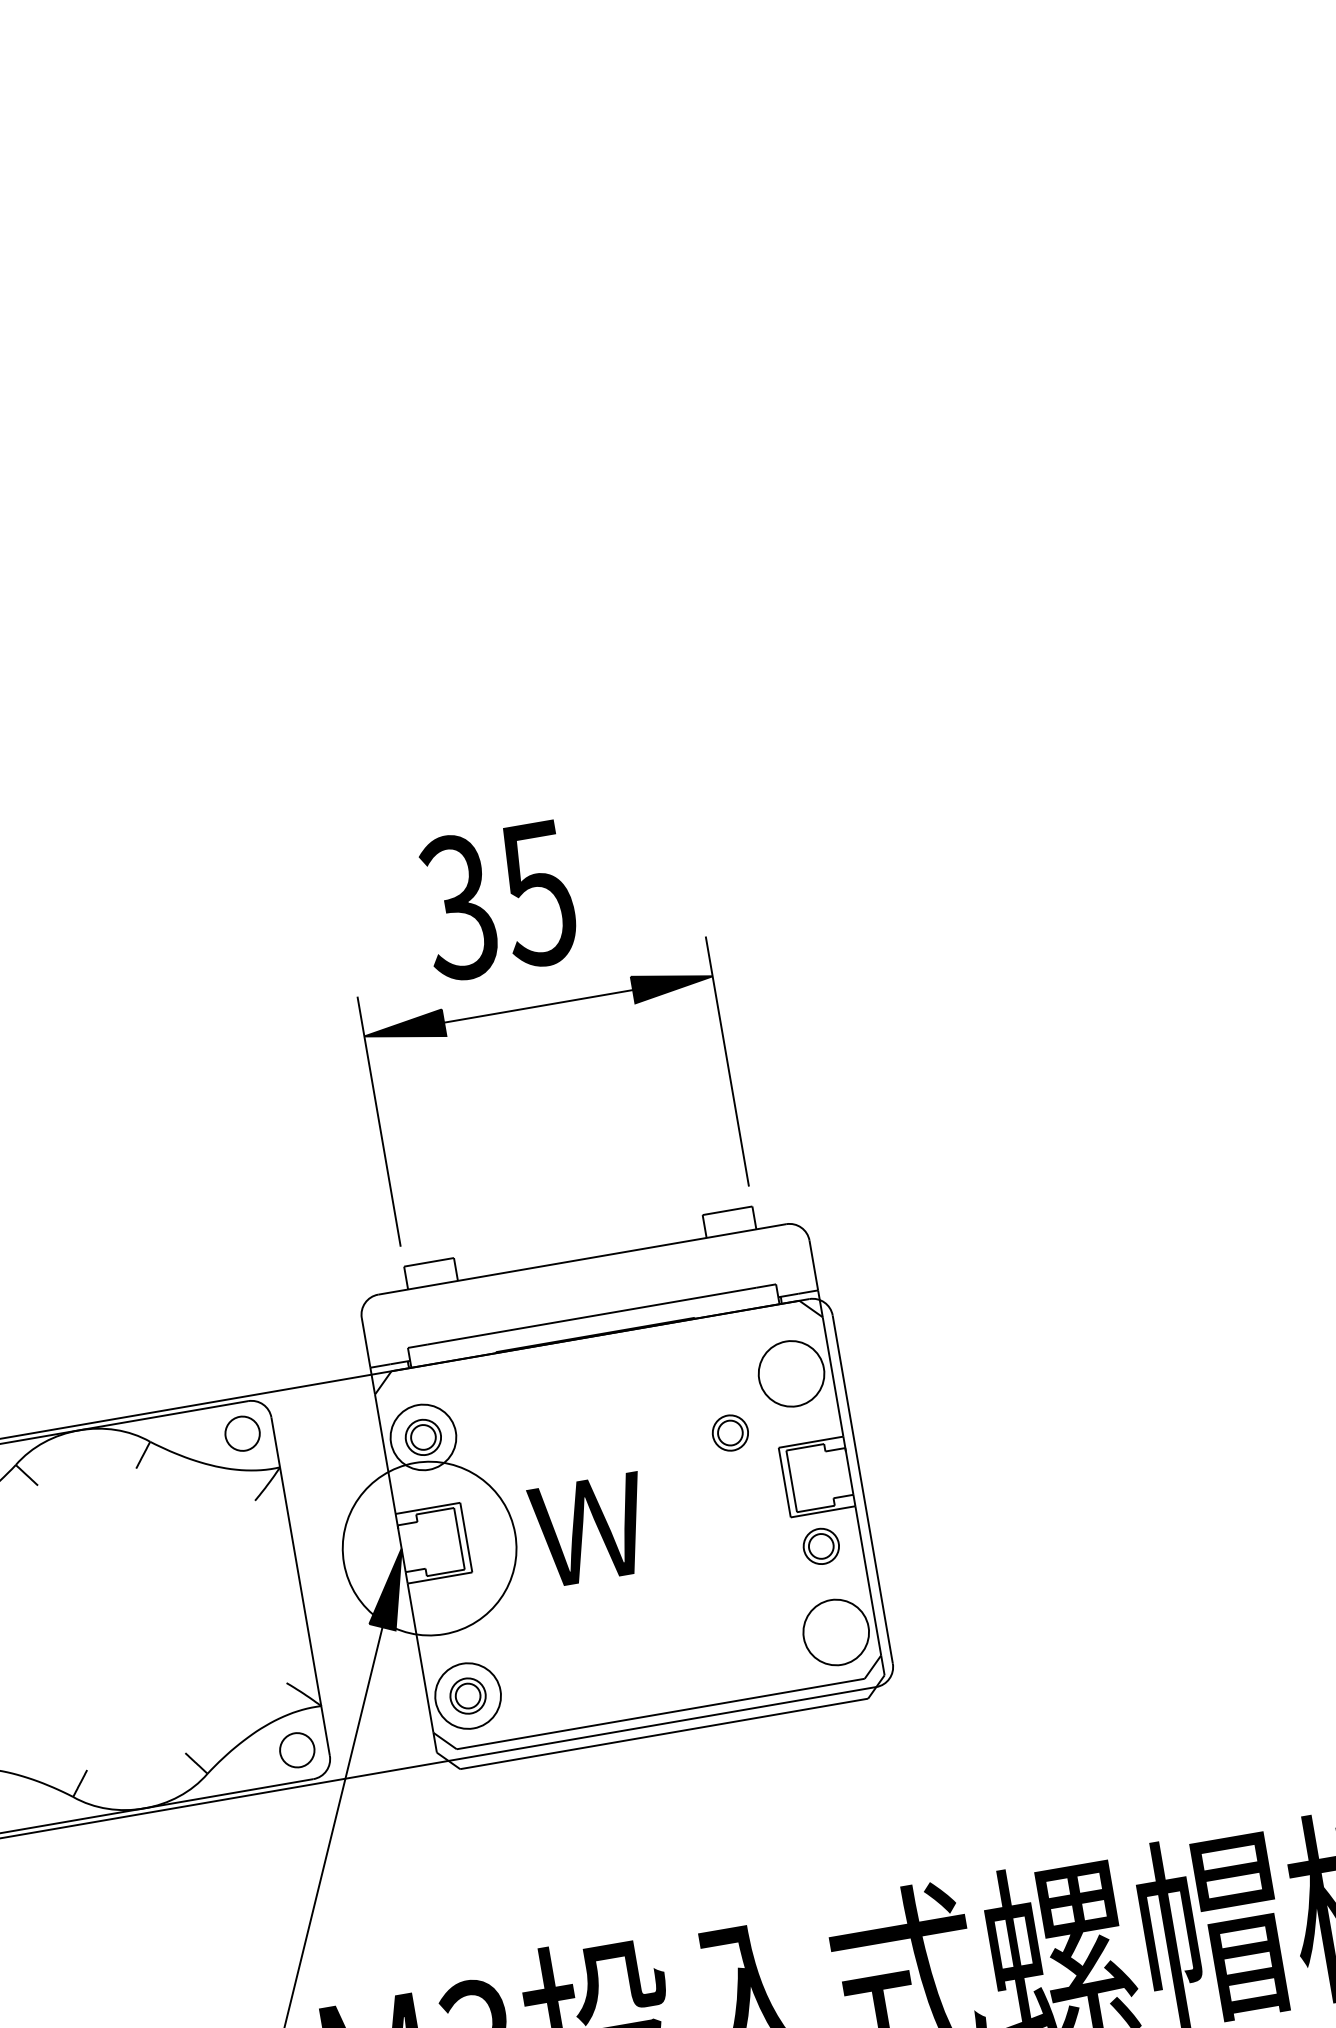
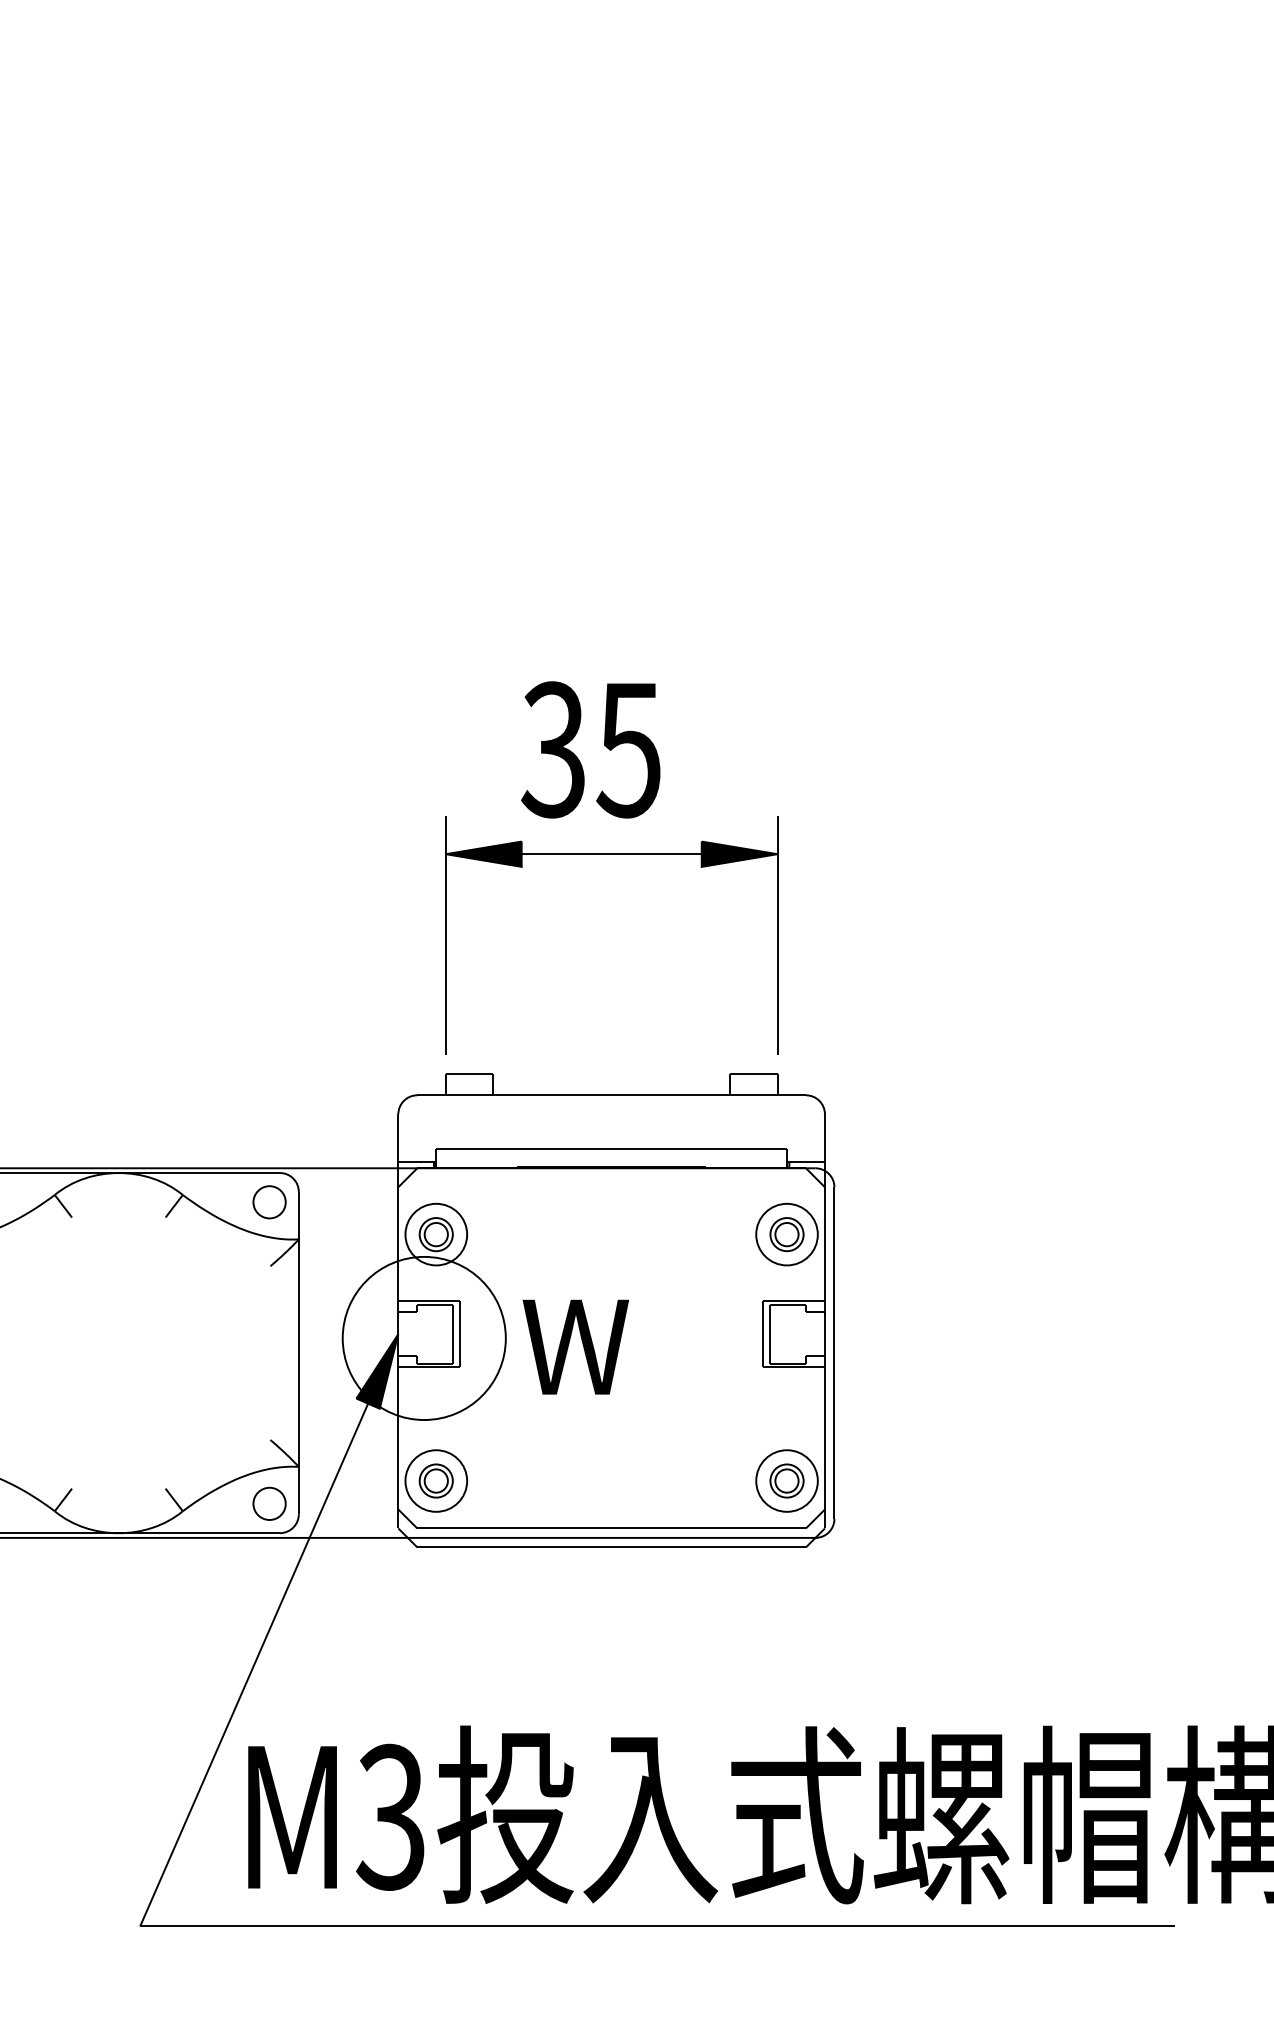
part: (729, 1433) -> (786, 1234), moved
part: (820, 1545) -> (786, 1480), moved

